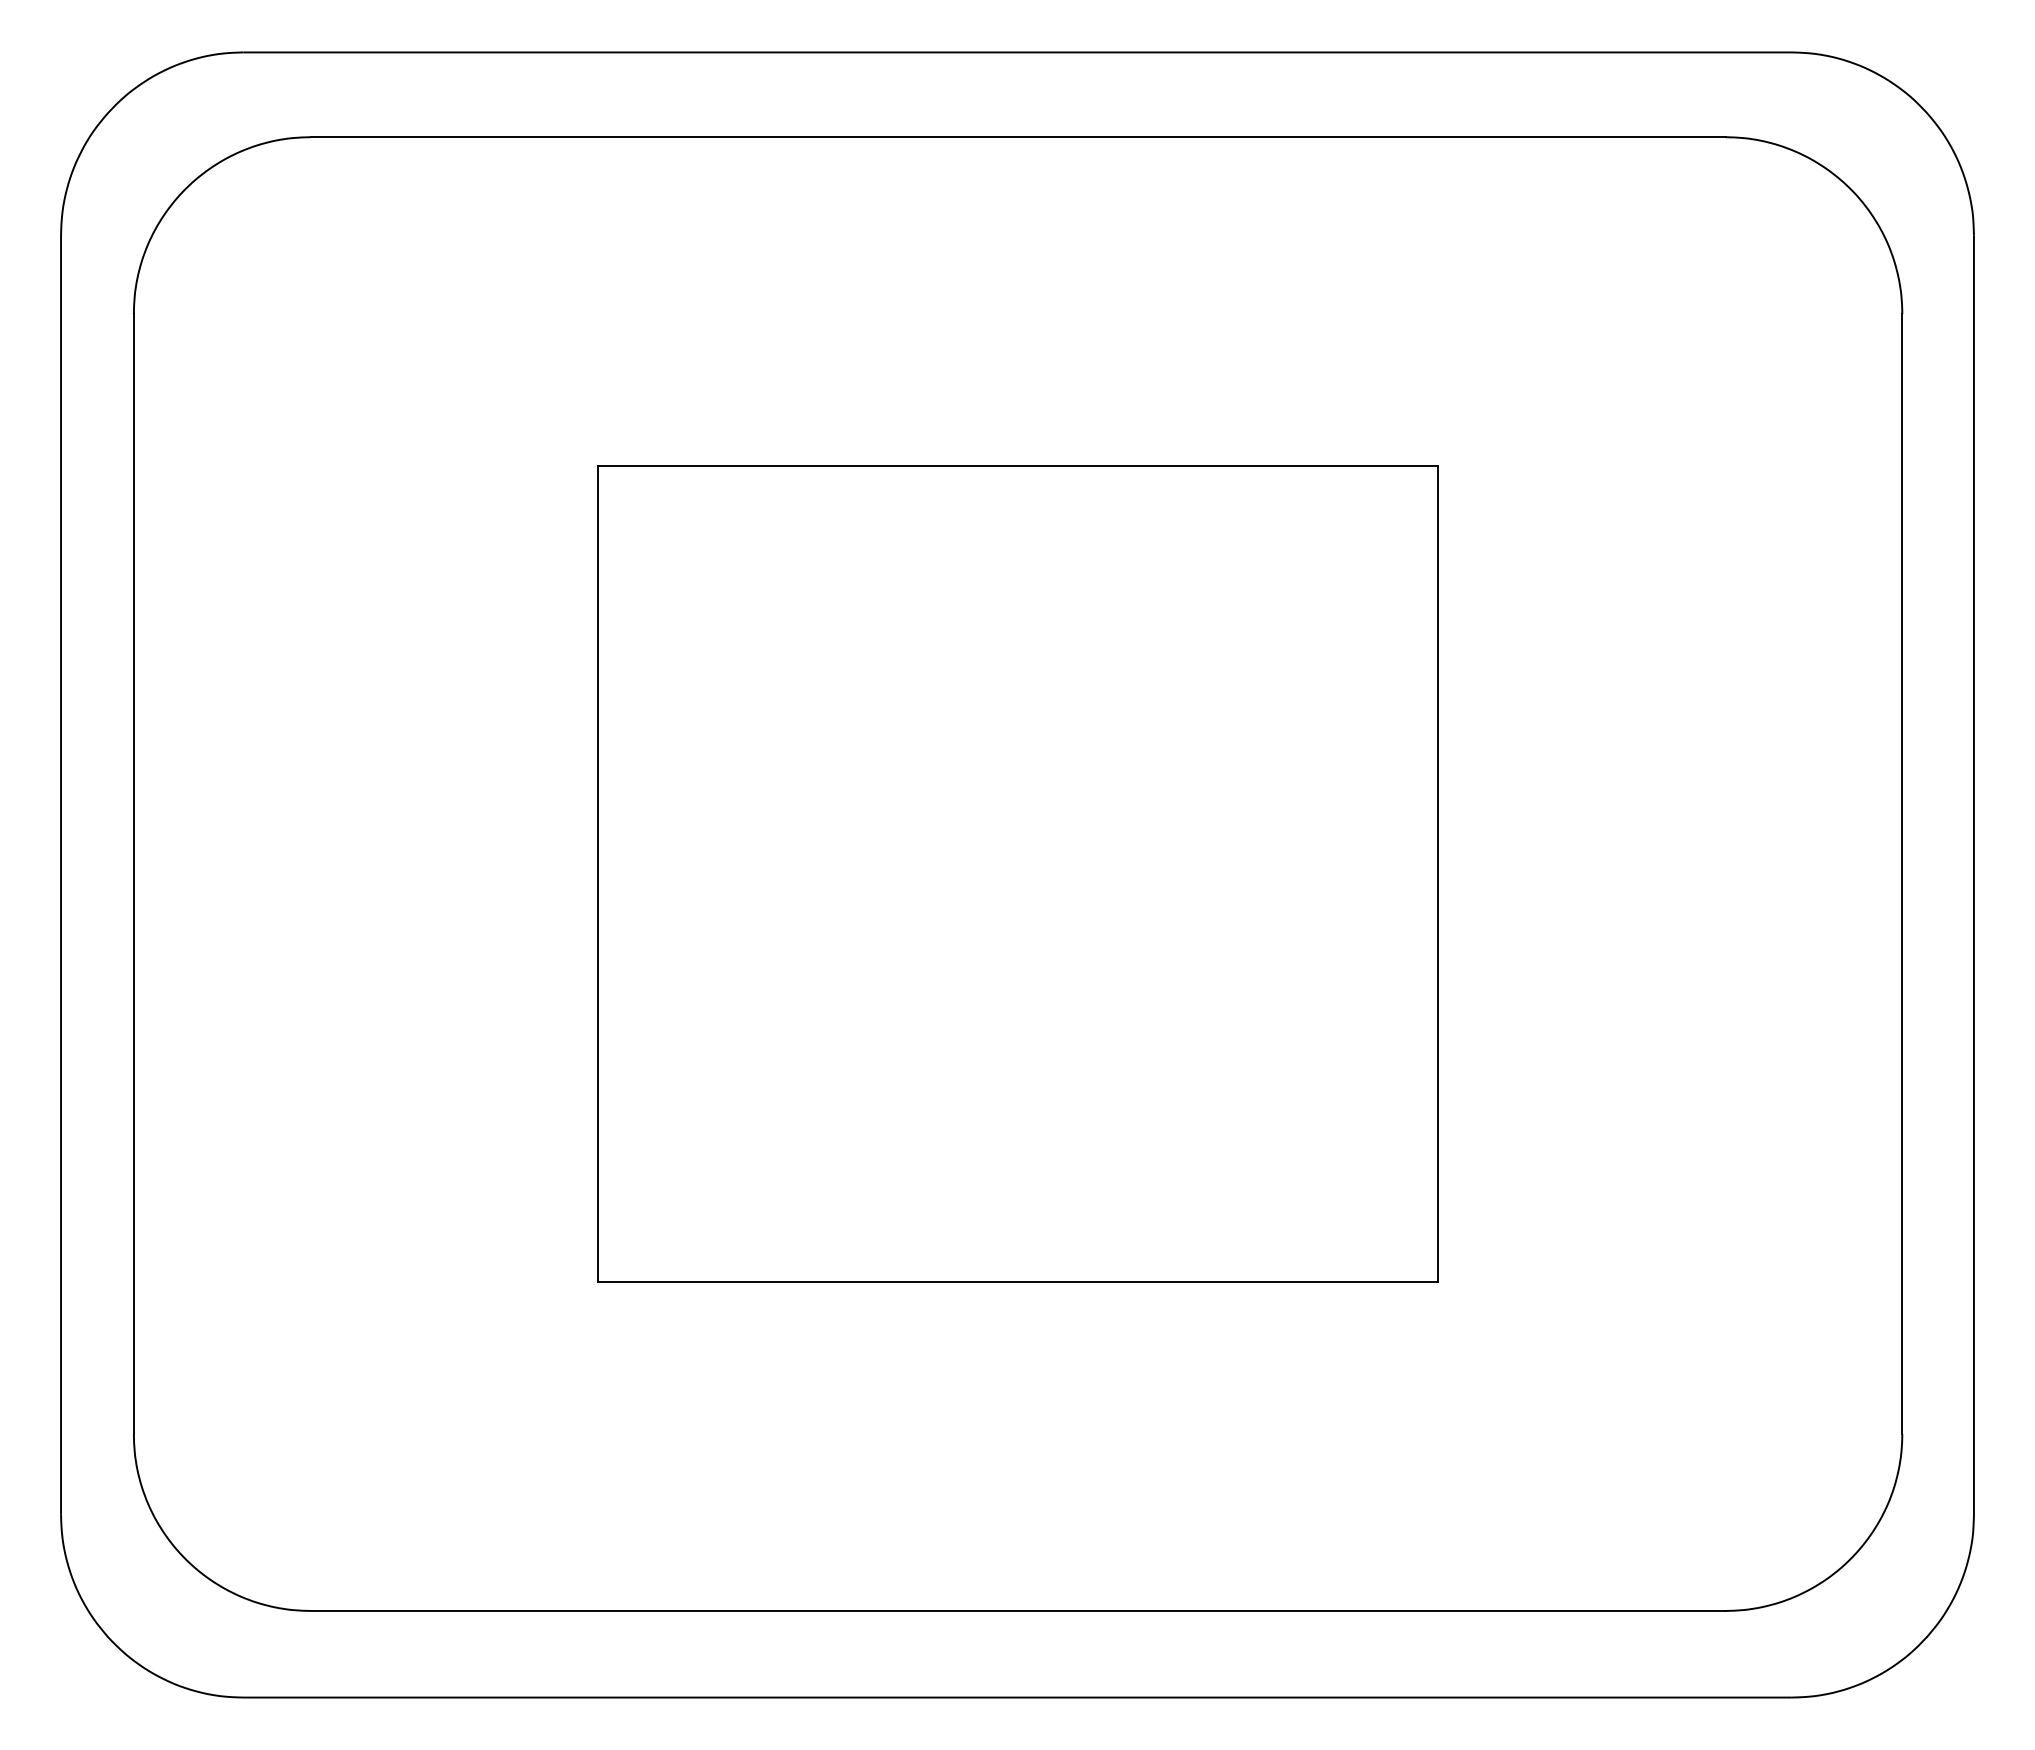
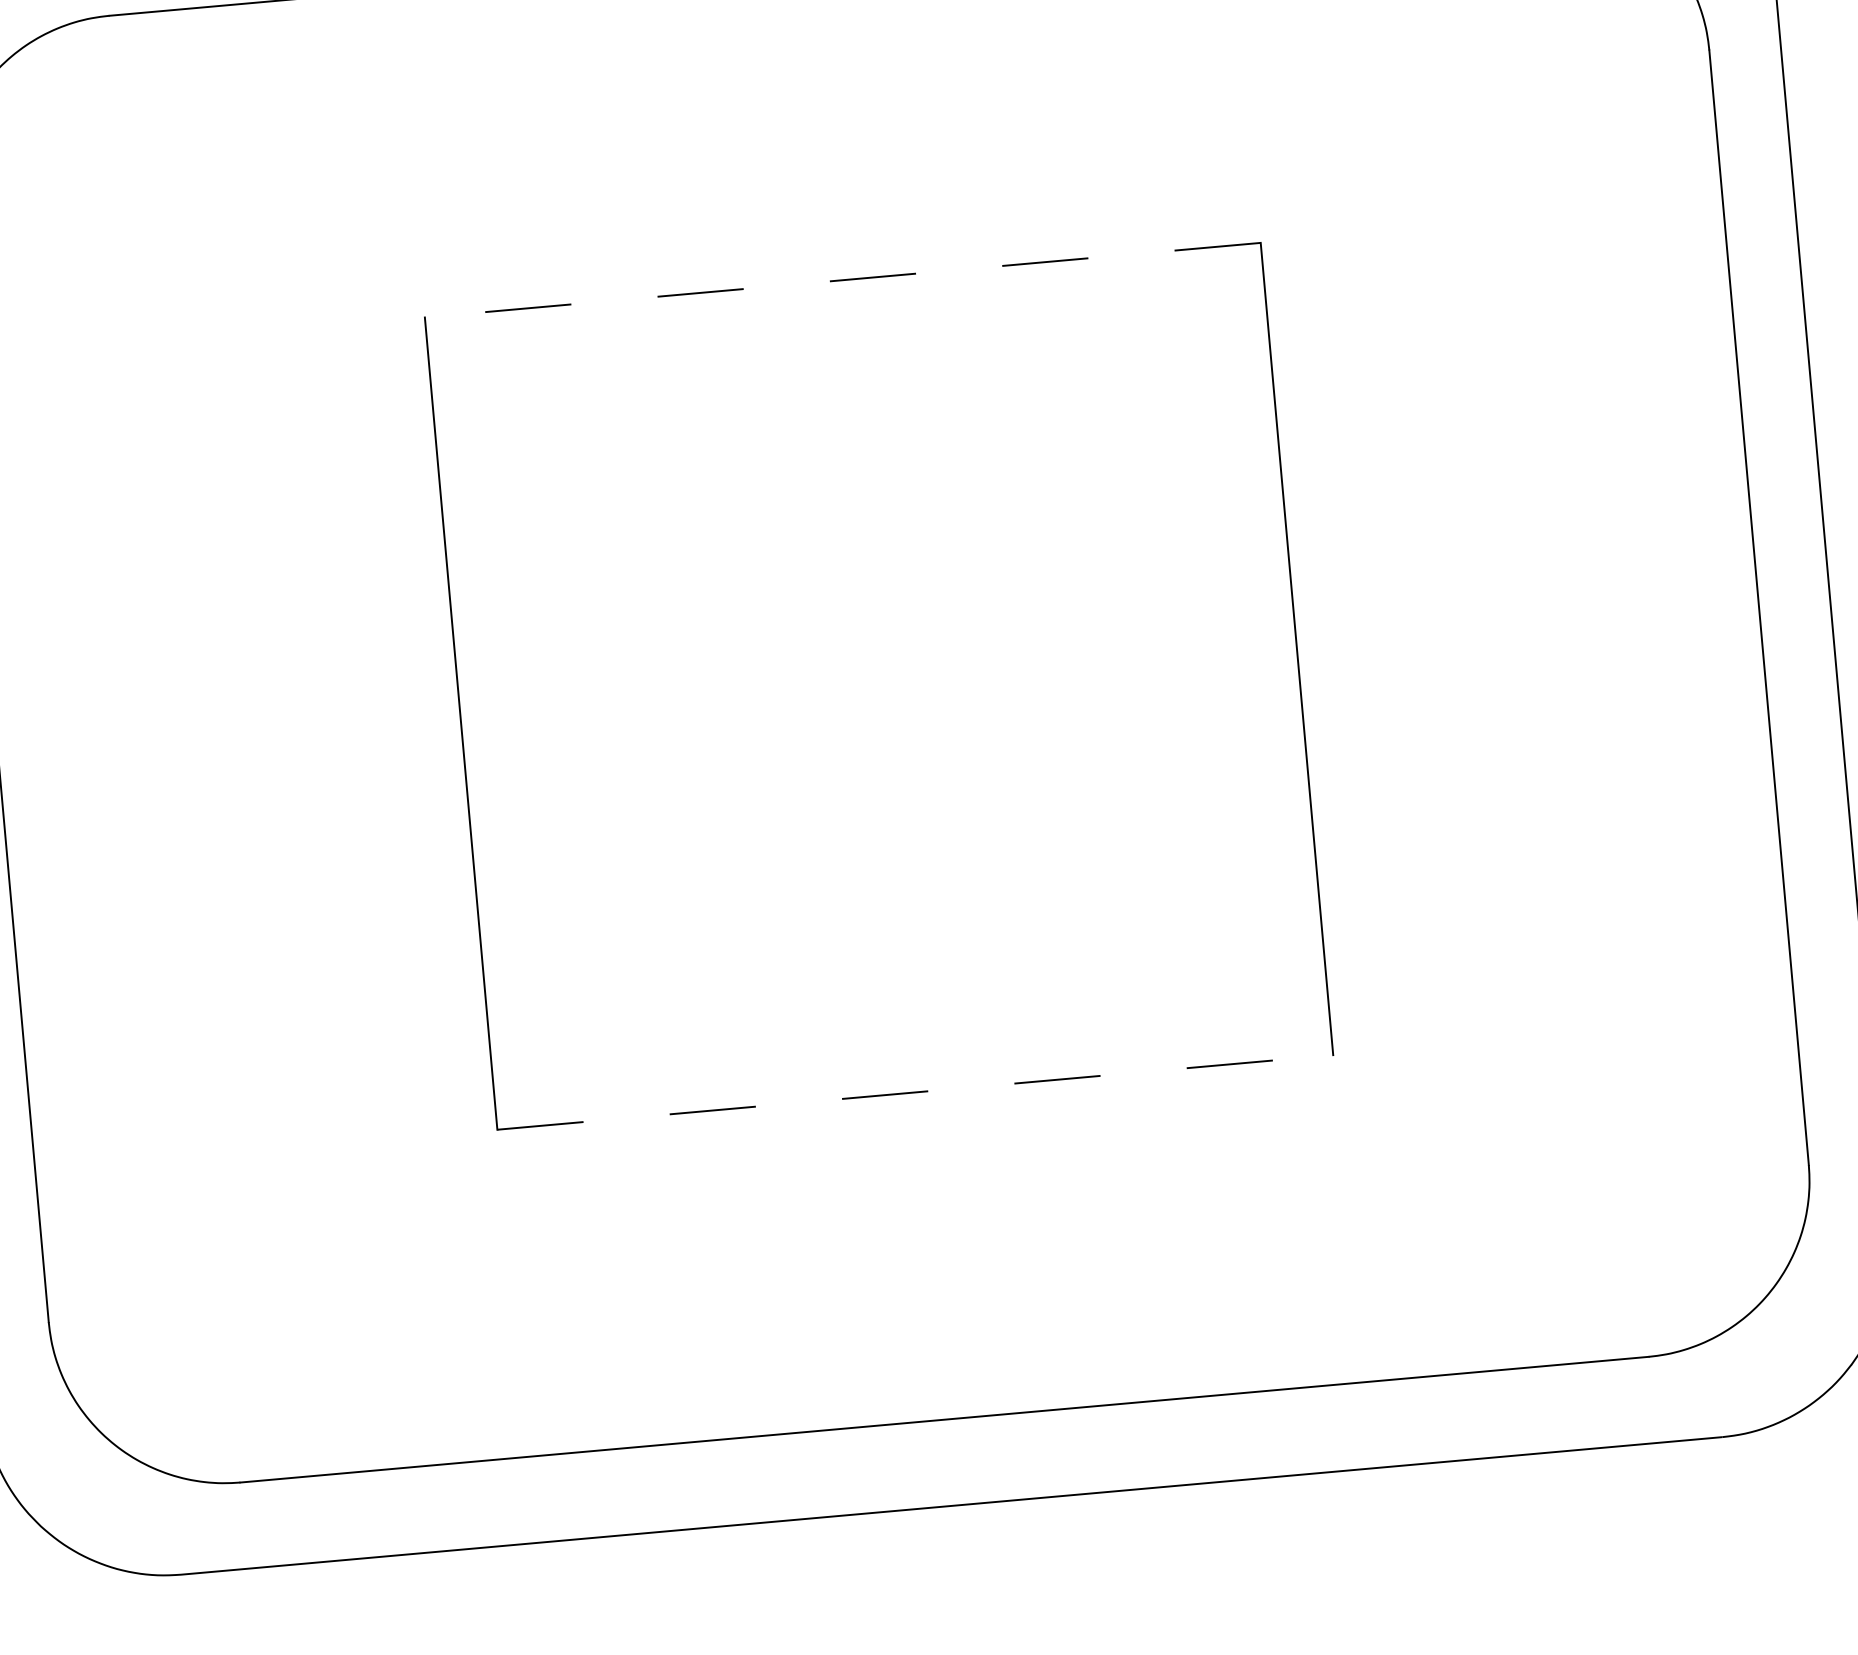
line: (1018, 466) -> (843, 280), solid -> dashed
line: (1018, 1282) -> (915, 1092), solid -> dashed

